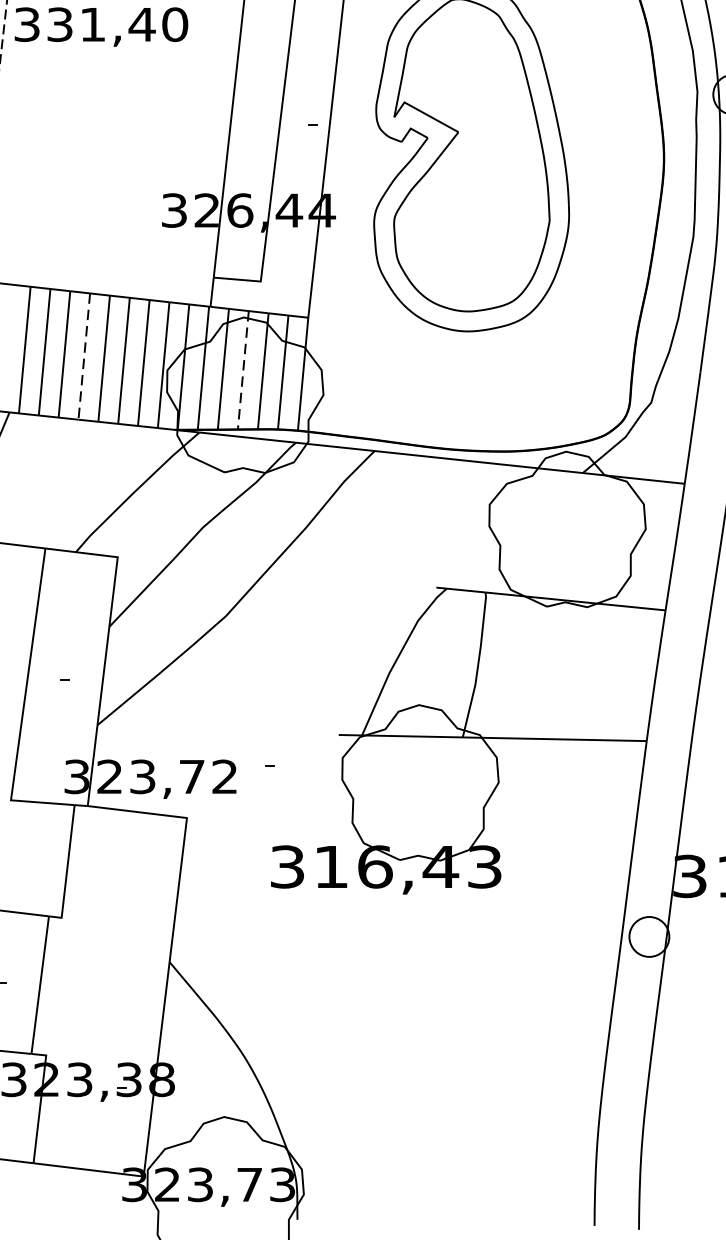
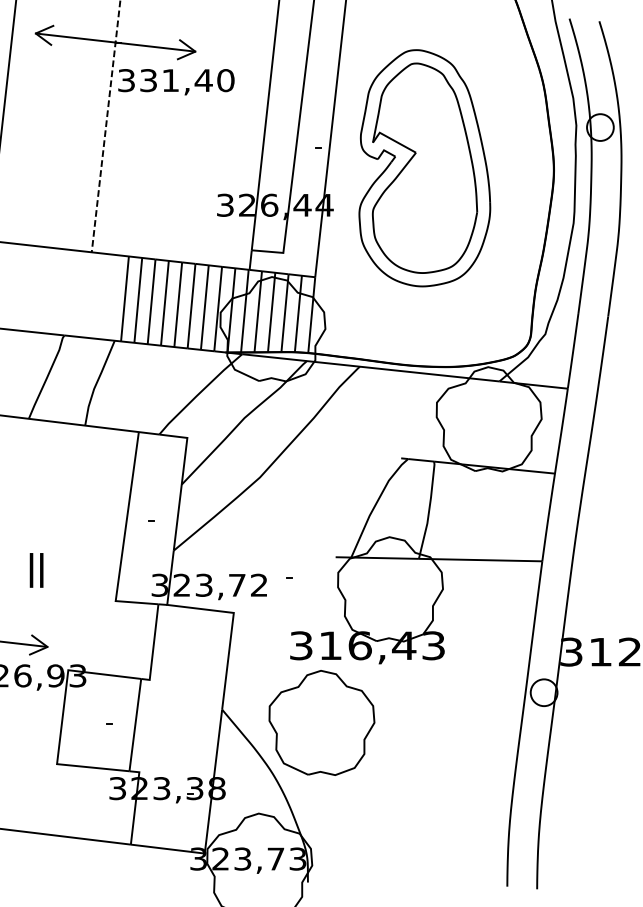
line: (83, 356) -> (164, 303), dashed -> solid
line: (243, 370) -> (271, 312), dashed -> solid
part: (317, 981) -> (321, 722), added

